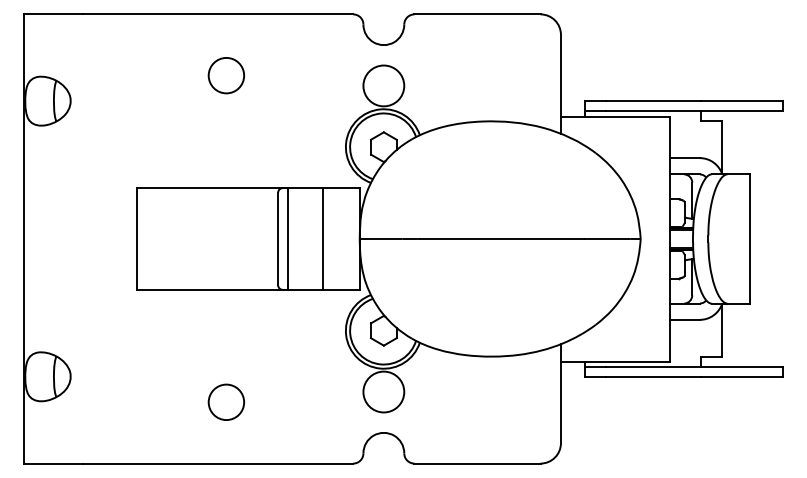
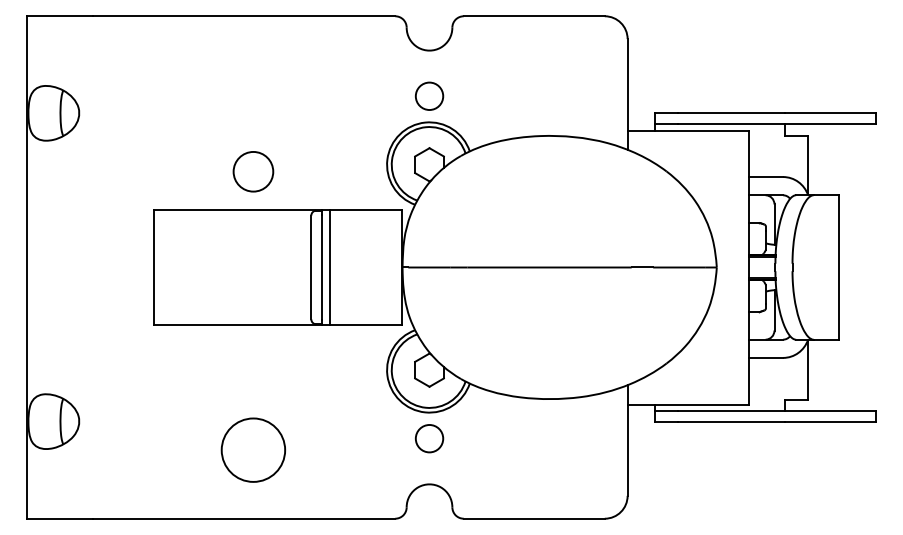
circle: (226, 75) -> (253, 171), moved
circle: (383, 86) -> (429, 96), size x0.6
line: (323, 239) -> (330, 267), moved
circle: (383, 391) -> (429, 438), size x0.6
circle: (226, 402) -> (253, 450), size x1.6

